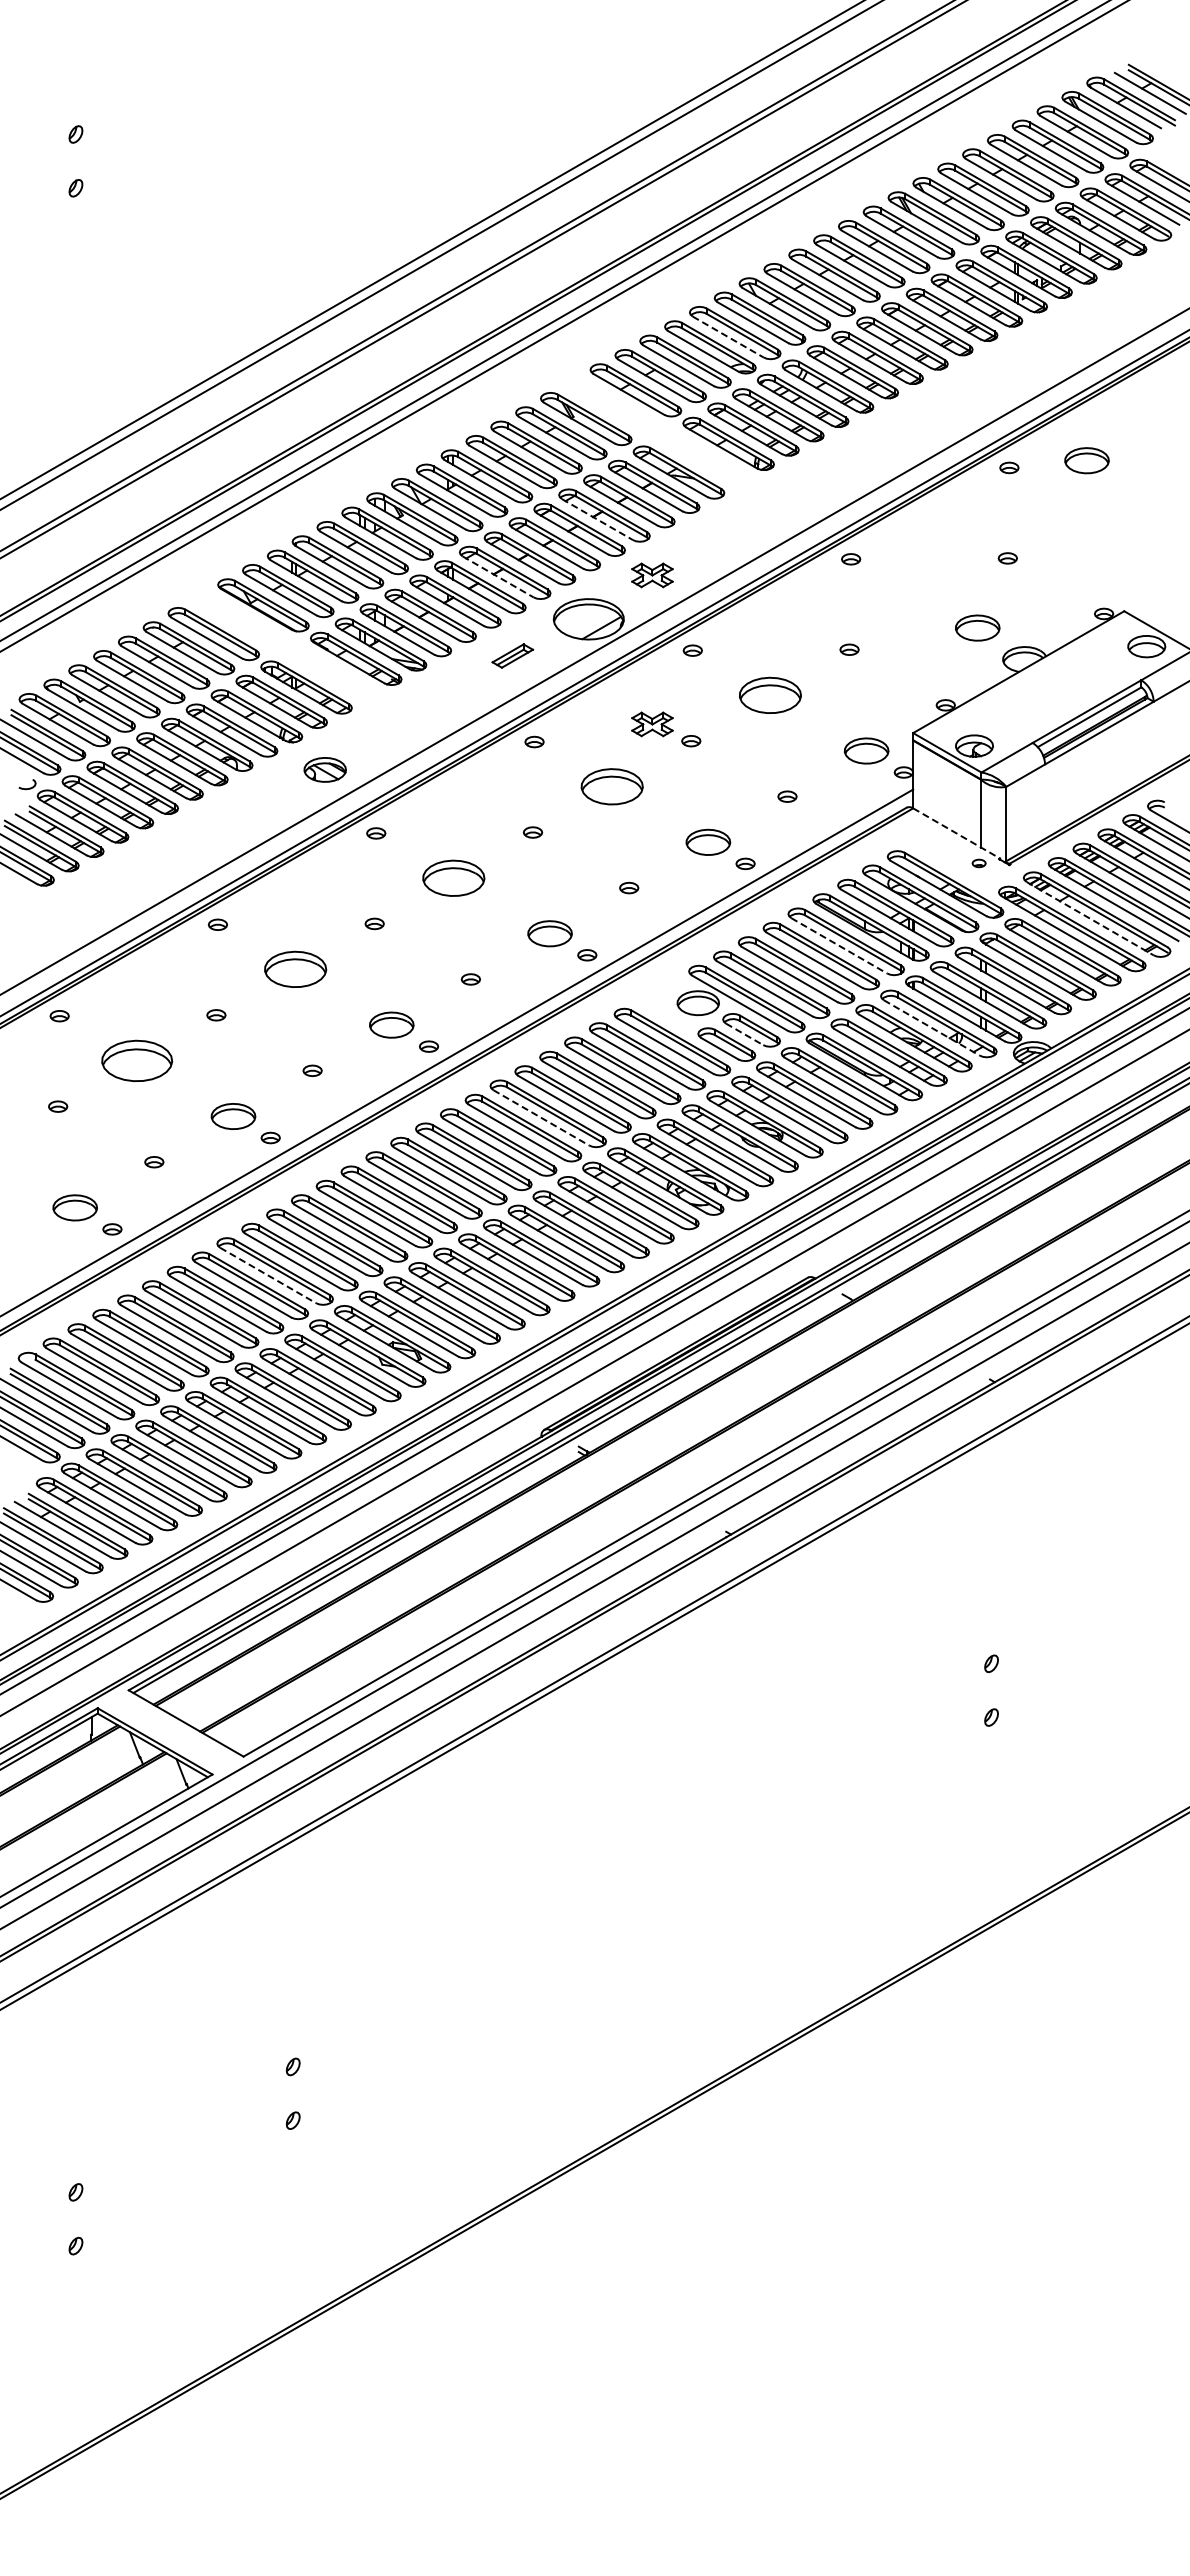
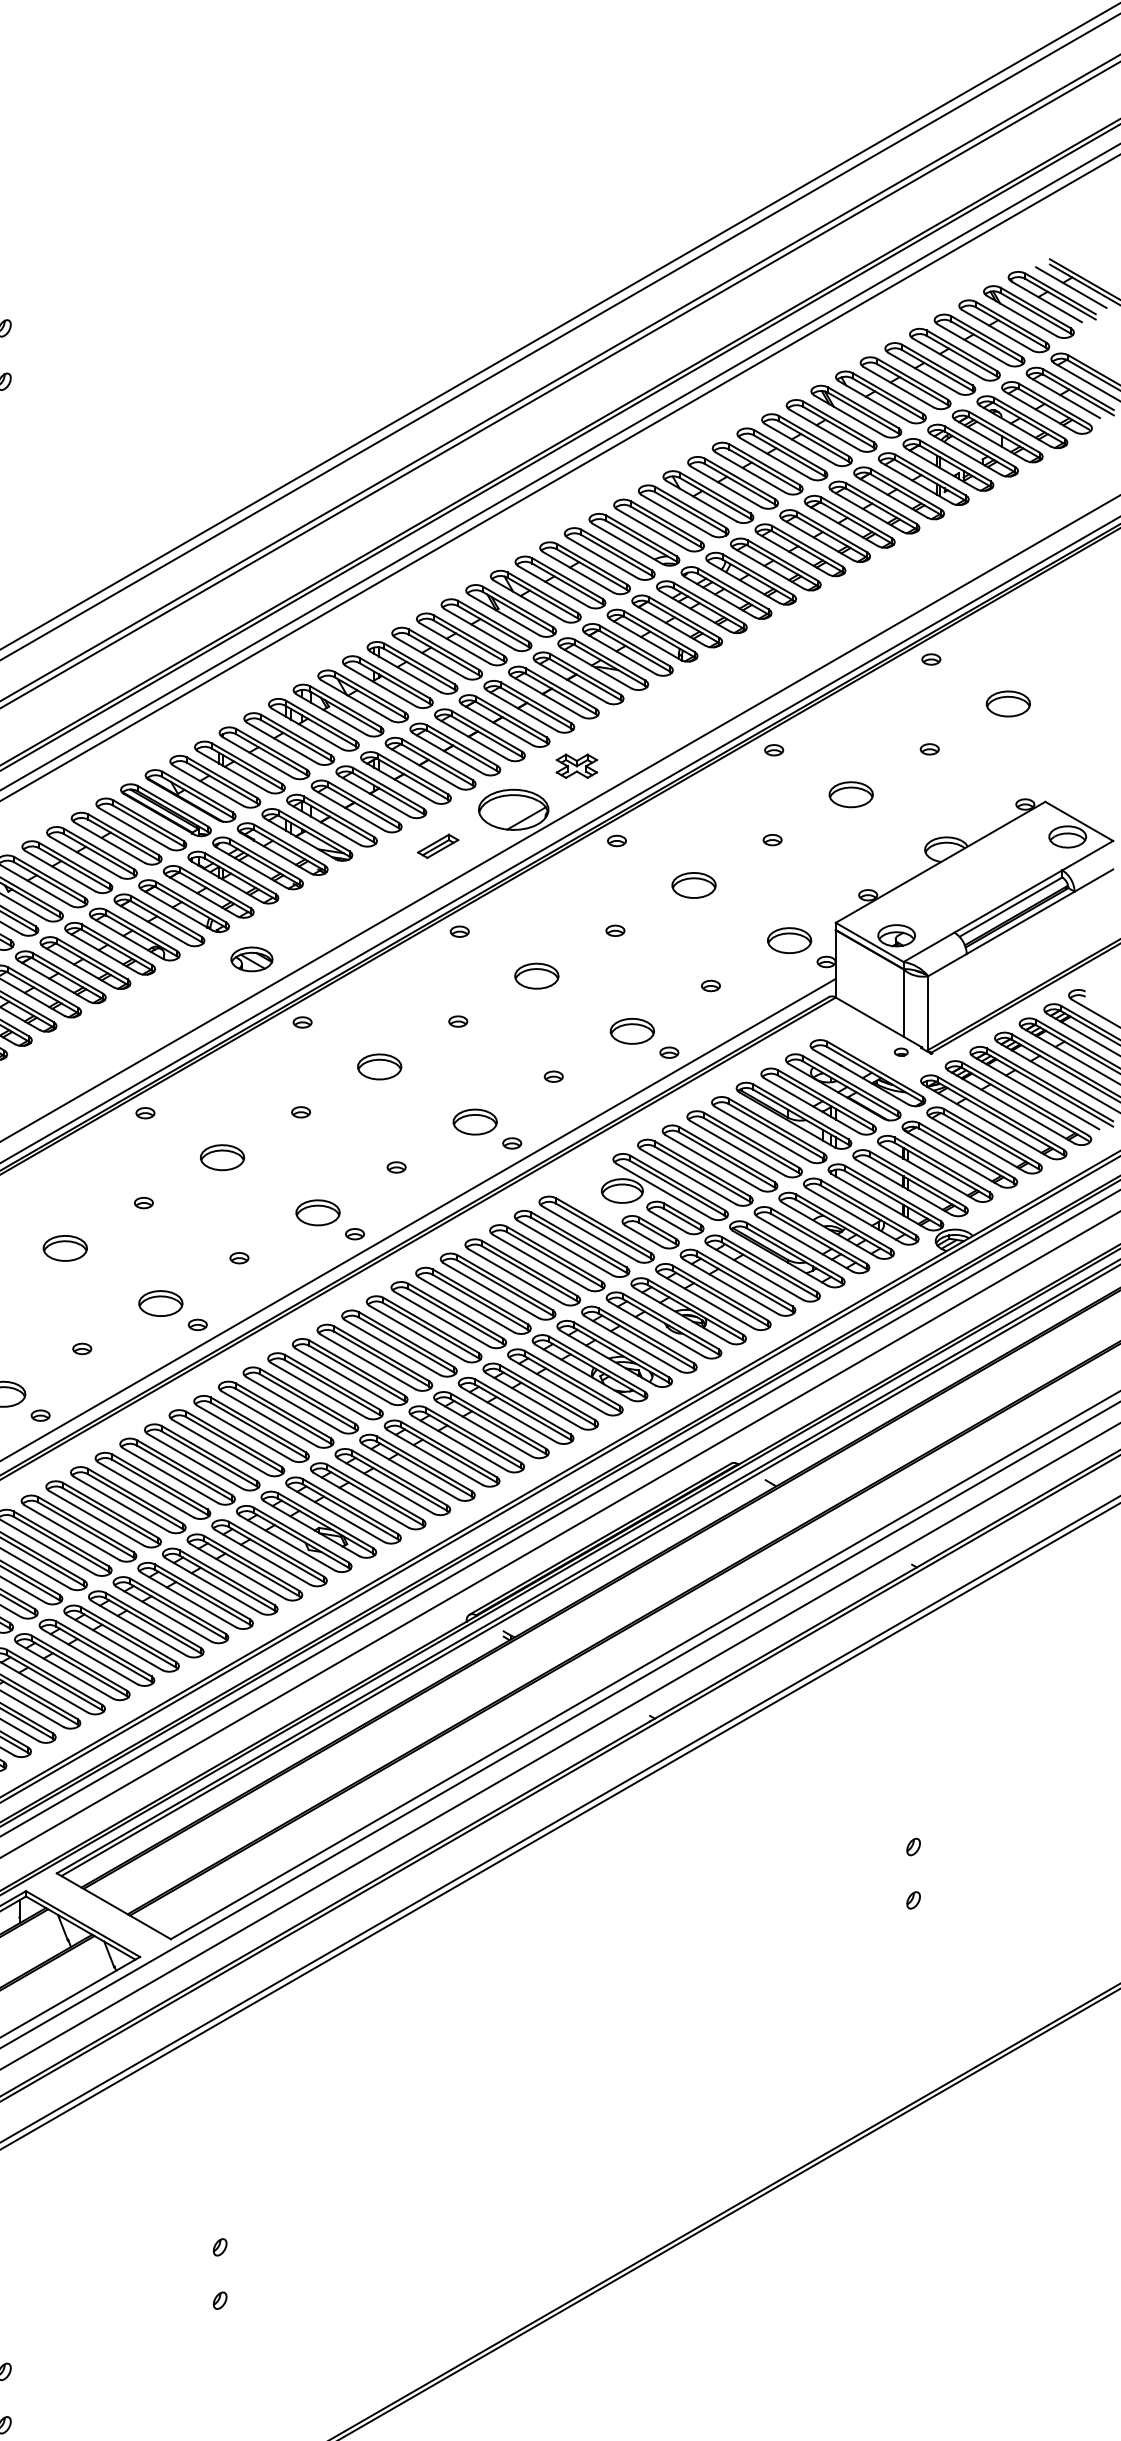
line: (728, 337) -> (652, 530), dashed -> solid
part: (656, 431) -> (580, 623), added
part: (1086, 460) -> (1007, 703), moved
line: (597, 519) -> (522, 710), dashed -> solid
line: (498, 576) -> (424, 767), dashed -> solid
part: (977, 627) -> (851, 794), moved
part: (284, 646) -> (211, 836), added
part: (770, 695) -> (694, 885), size x0.71
part: (652, 724) -> (576, 914), removed
part: (611, 786) -> (536, 975), size x0.71
line: (957, 833) -> (879, 1022), dashed -> solid
part: (453, 877) -> (379, 1066), size x0.71
line: (1090, 918) -> (1011, 1106), dashed -> solid
line: (839, 946) -> (762, 1134), dashed -> solid
part: (295, 969) -> (222, 1157), size x0.71
line: (932, 1028) -> (854, 1216), dashed -> solid
line: (744, 1034) -> (668, 1222), dashed -> solid
part: (137, 1060) -> (65, 1247), size x0.62
line: (541, 1118) -> (466, 1305), dashed -> solid
line: (268, 1275) -> (195, 1461), dashed -> solid

